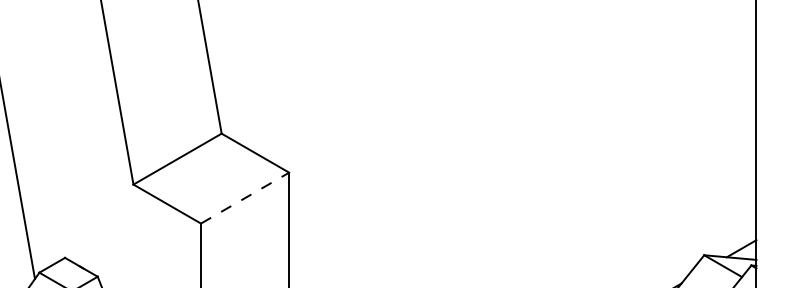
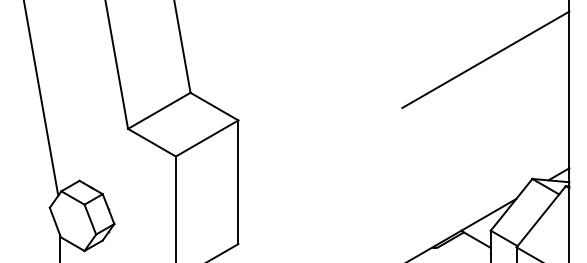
line: (638, 86) -> (485, 59), added
line: (245, 198) -> (207, 138), dashed -> solid

